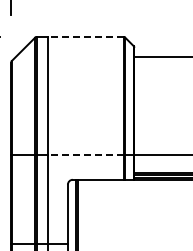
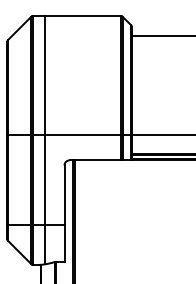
line: (85, 36) -> (82, 15), dashed -> solid
line: (85, 155) -> (82, 135), dashed -> solid

